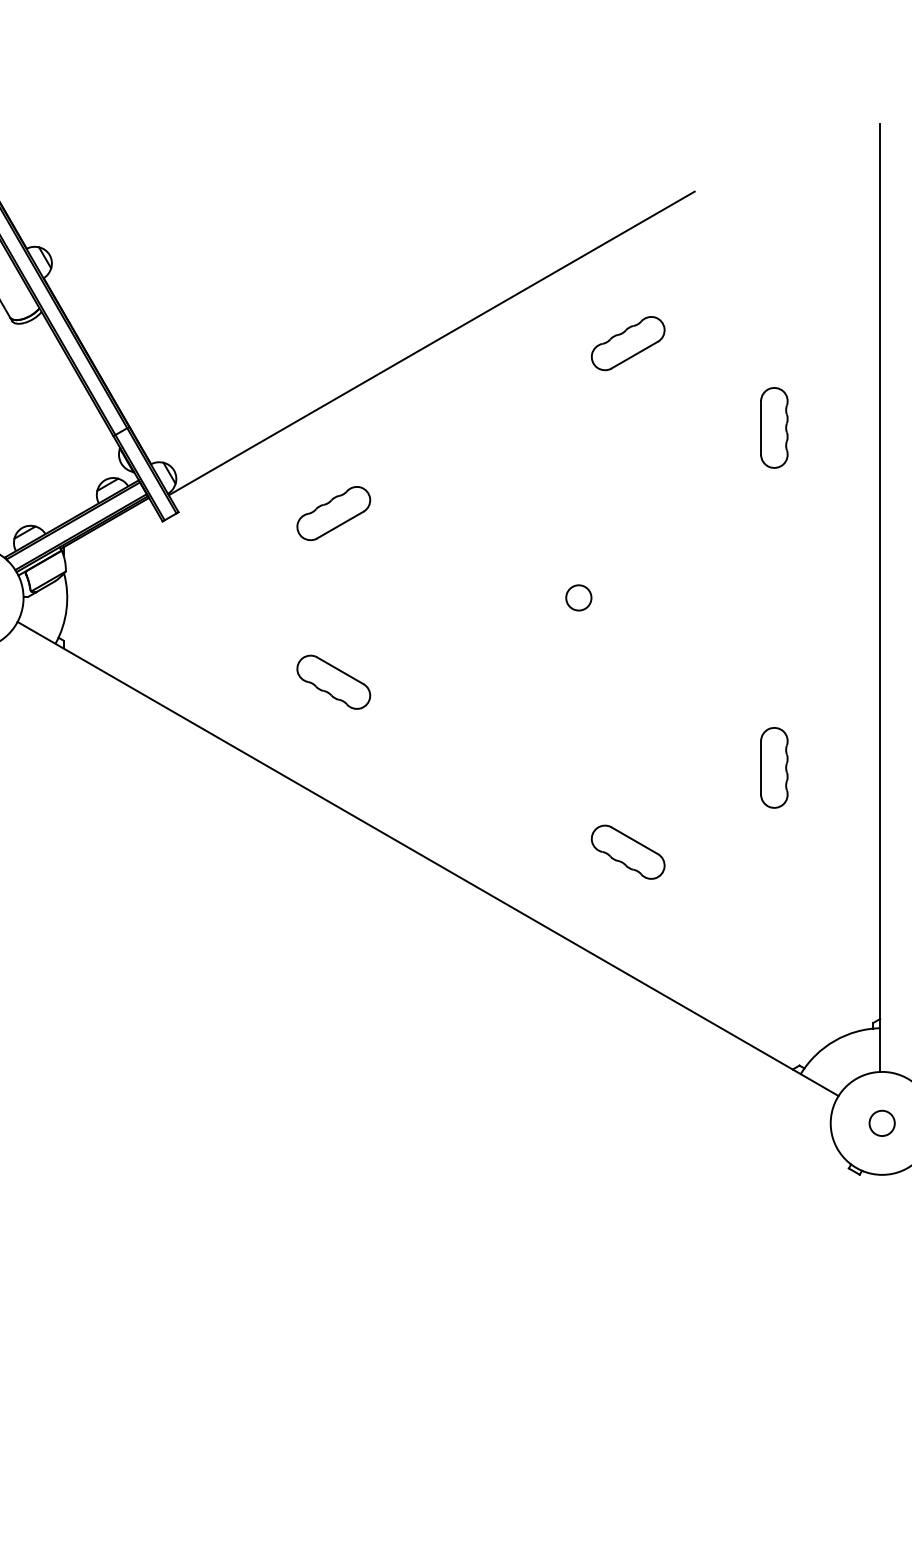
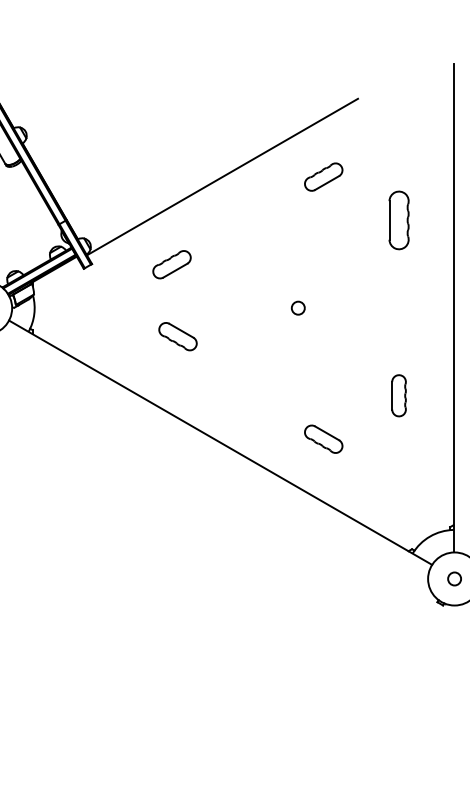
part: (773, 427) -> (398, 220), size x1.4
part: (332, 681) -> (177, 336), moved

